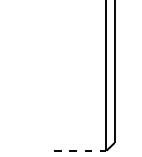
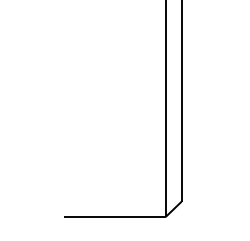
line: (80, 150) -> (115, 216), dashed -> solid

